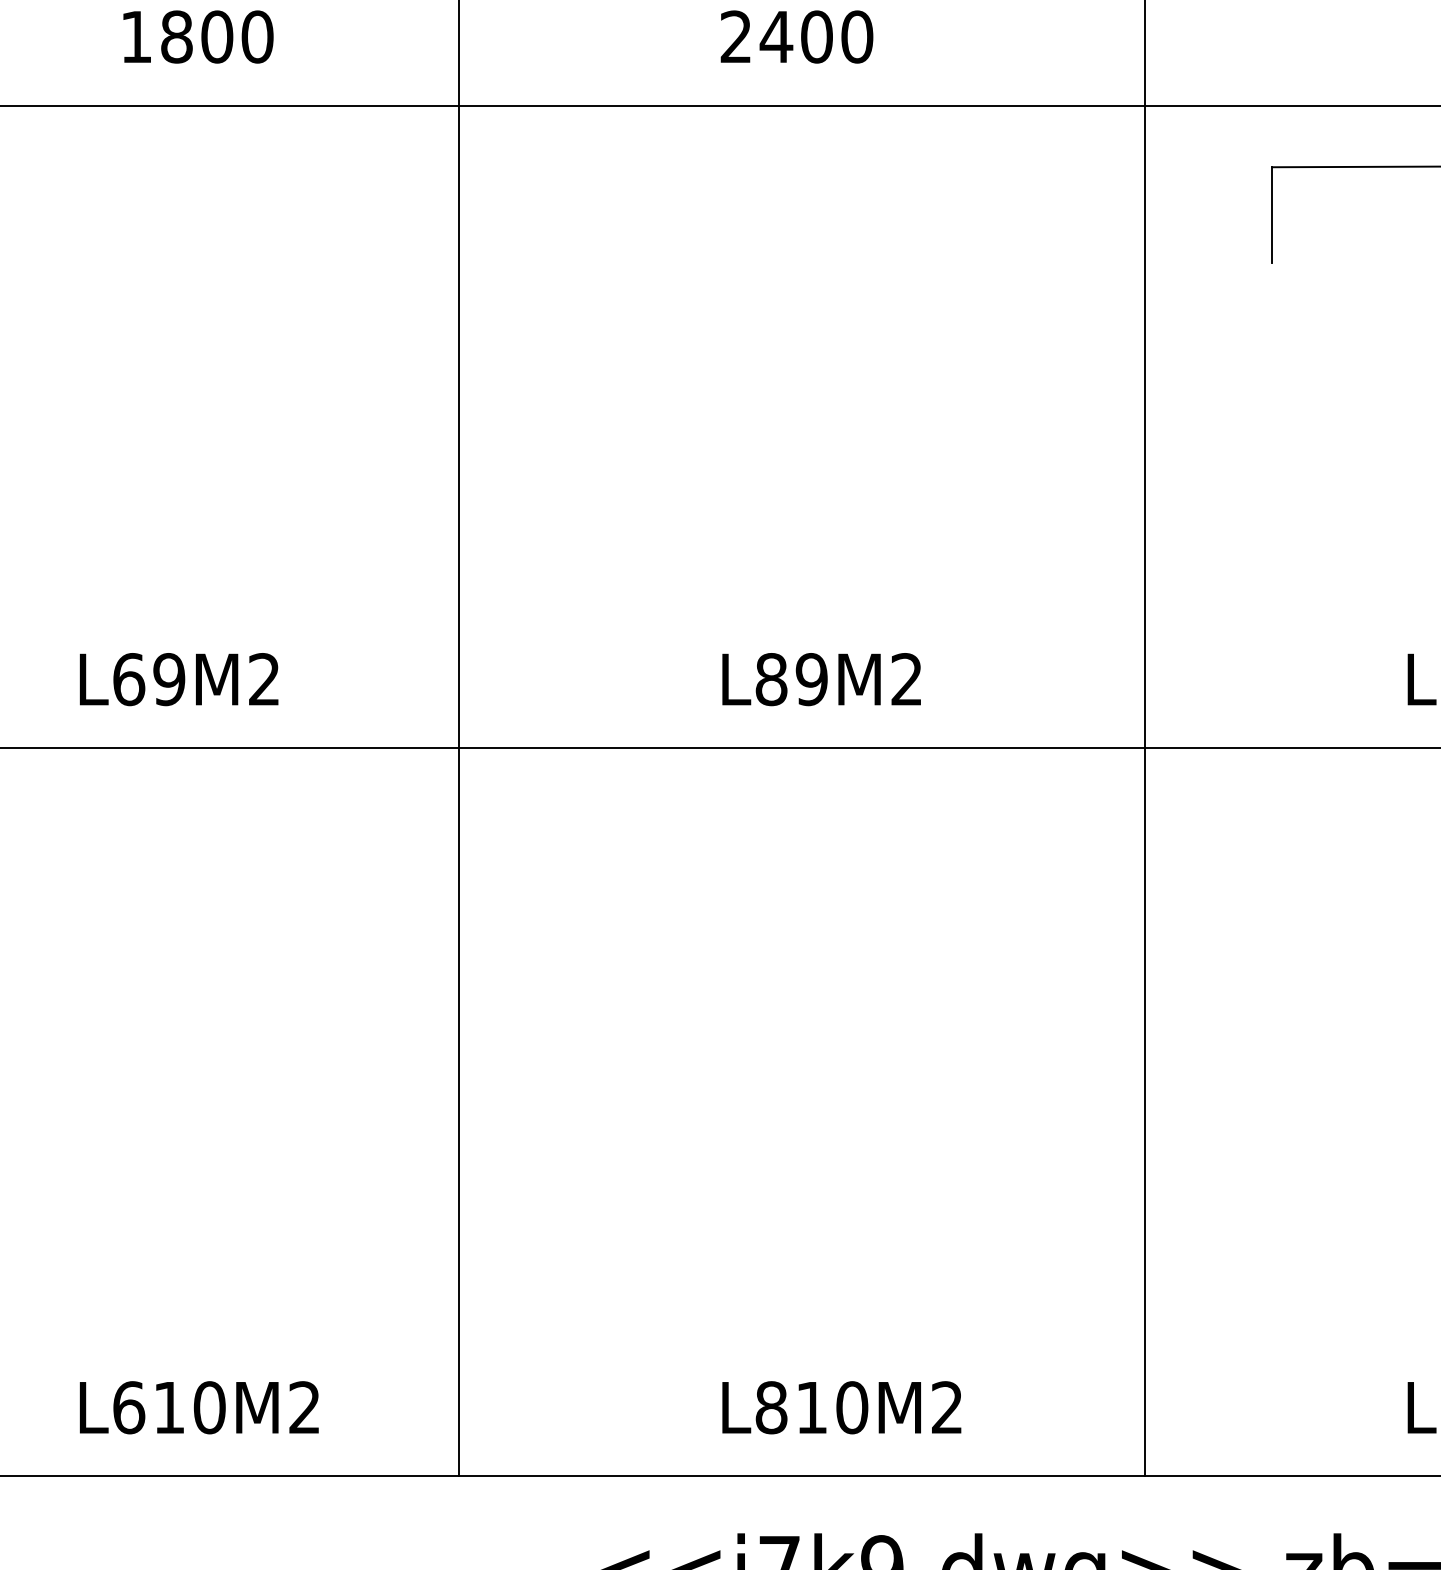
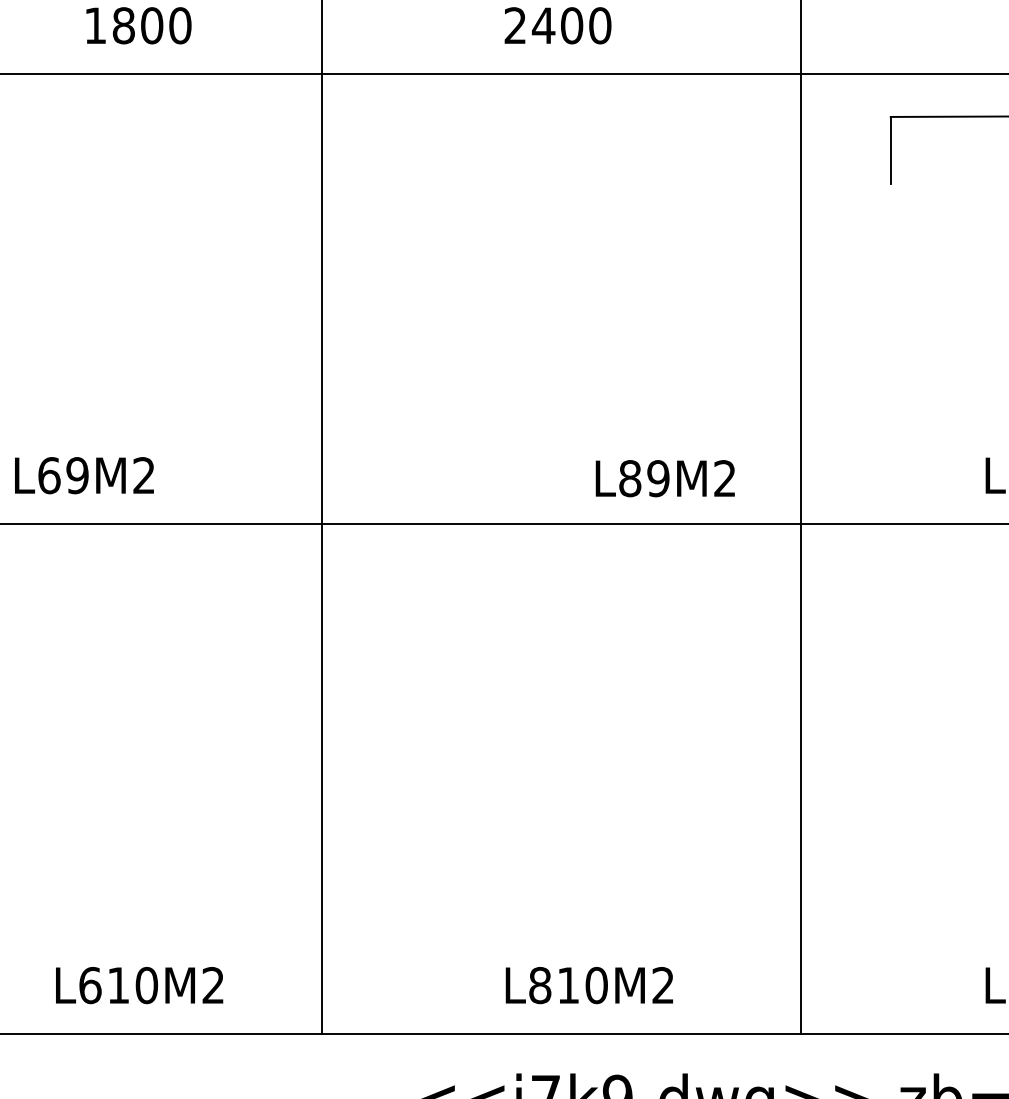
text: (179, 679) -> (84, 475), moved
text: (820, 679) -> (664, 478), moved

